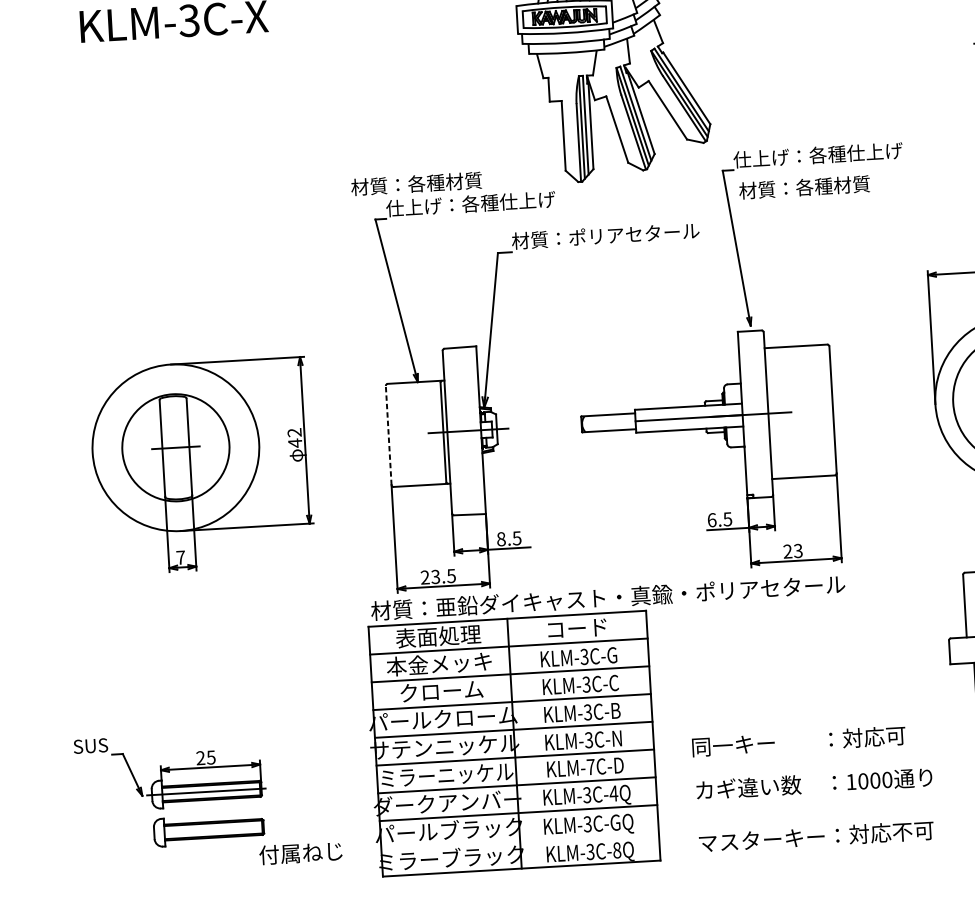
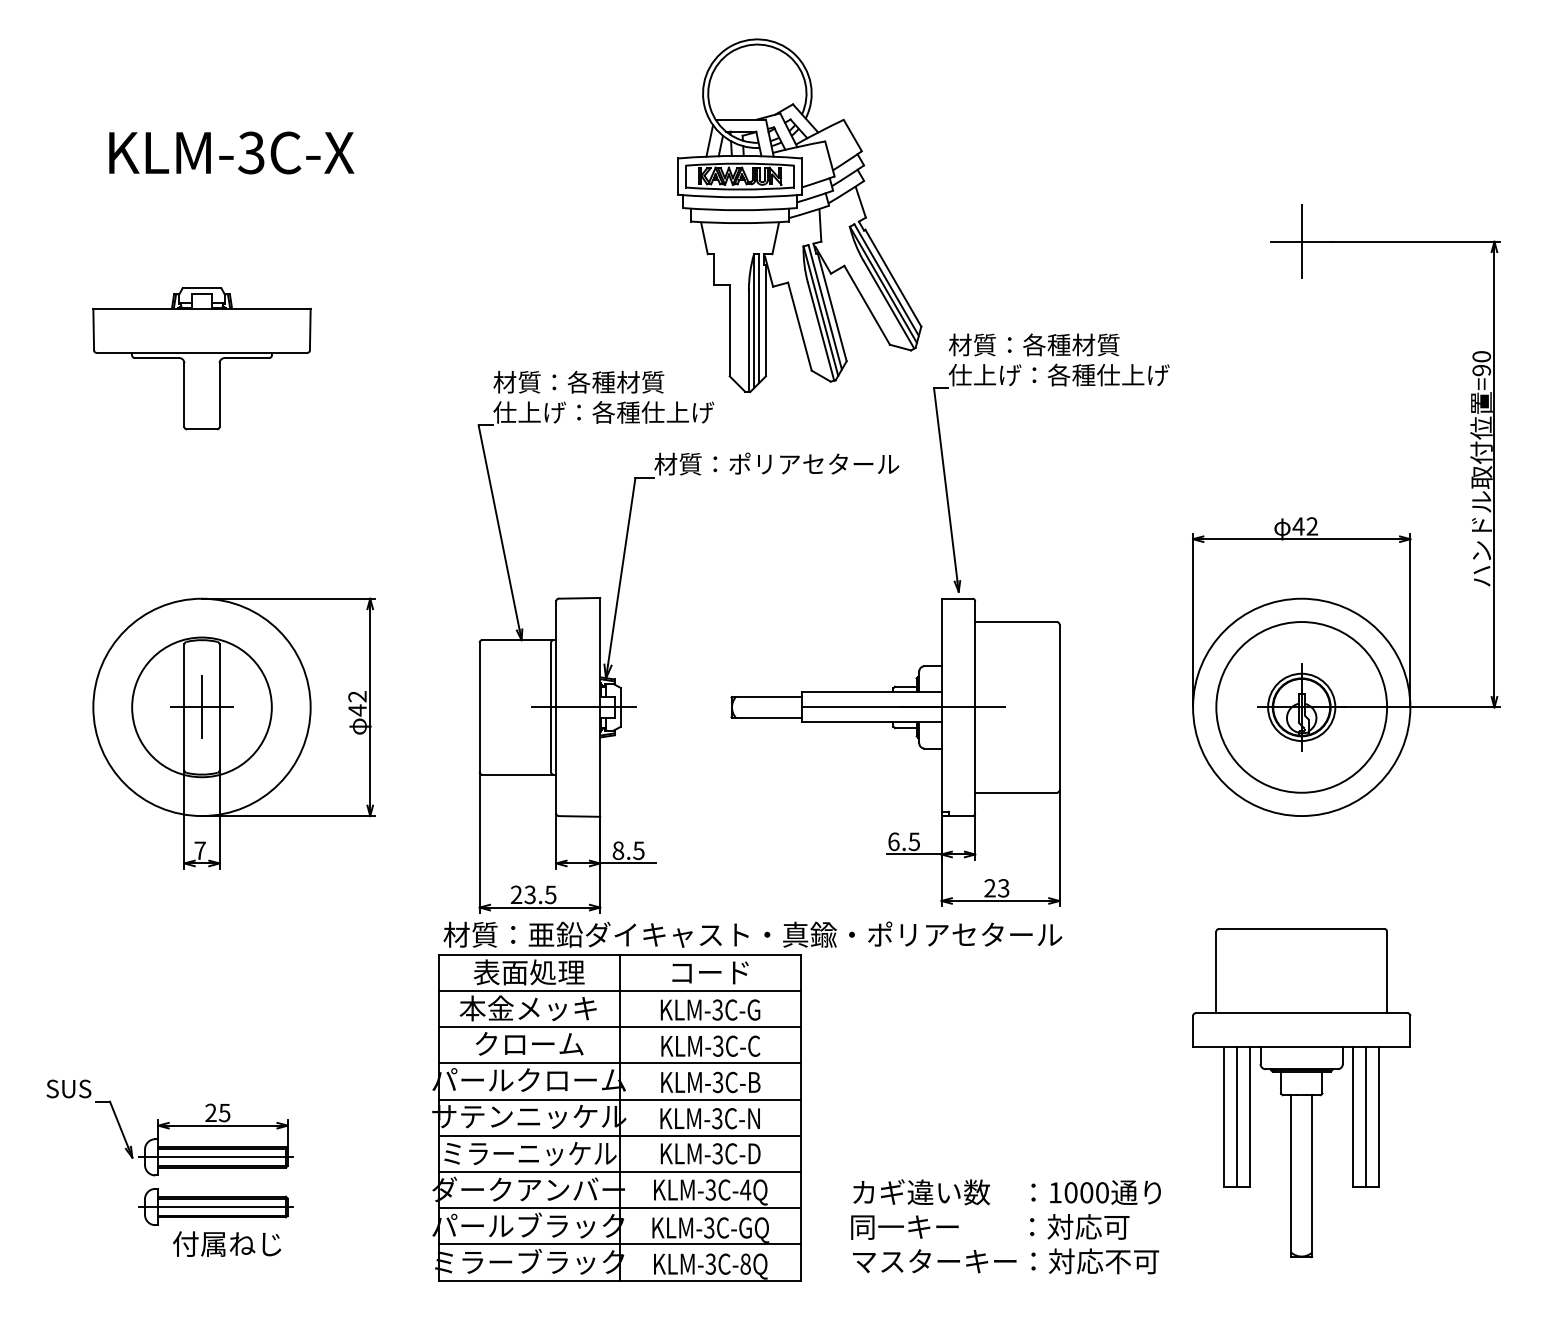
part: (160, 180) -> (201, 358), added
text: (416, 183) -> (578, 381), moved
text: (804, 187) -> (1034, 344), moved
line: (388, 435) -> (479, 707), dashed -> solid
line: (176, 447) -> (202, 707), added
text: (799, 741) -> (990, 1226), moved
text: (590, 766) -> (717, 1153), KLM-7C-D -> KLM-3C-D
line: (208, 830) -> (215, 1207), added
line: (520, 840) -> (620, 1244), added
text: (301, 852) -> (227, 1243), moved

